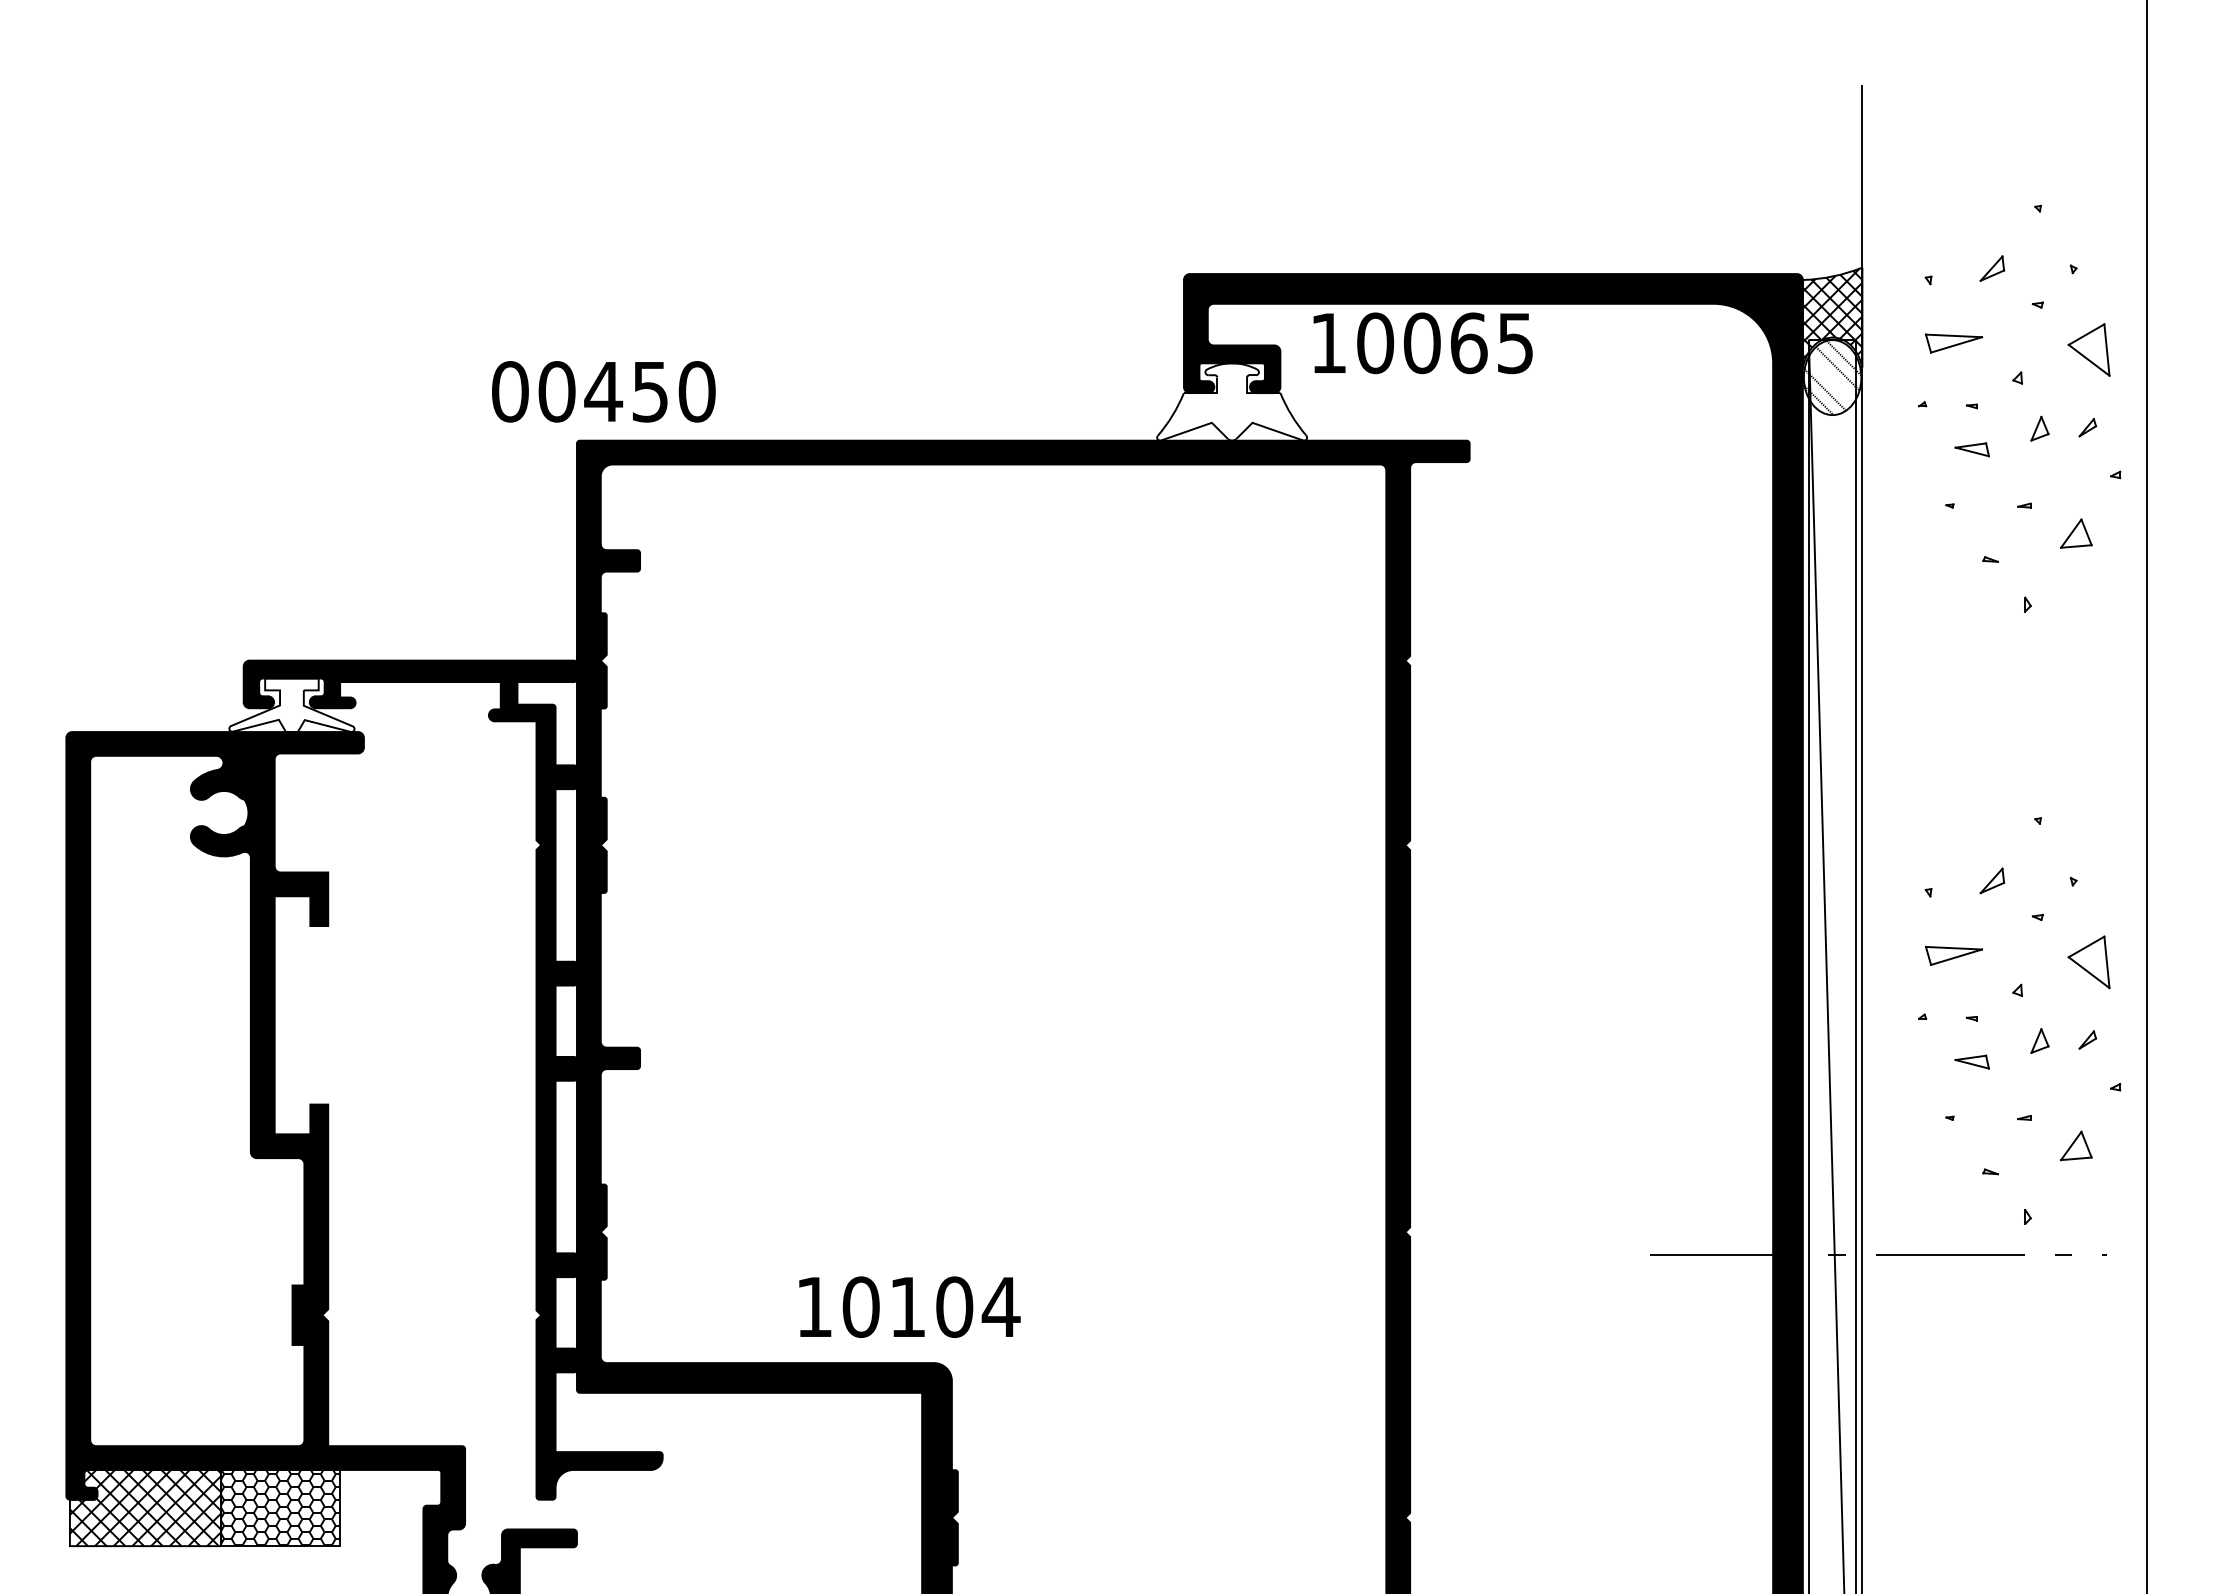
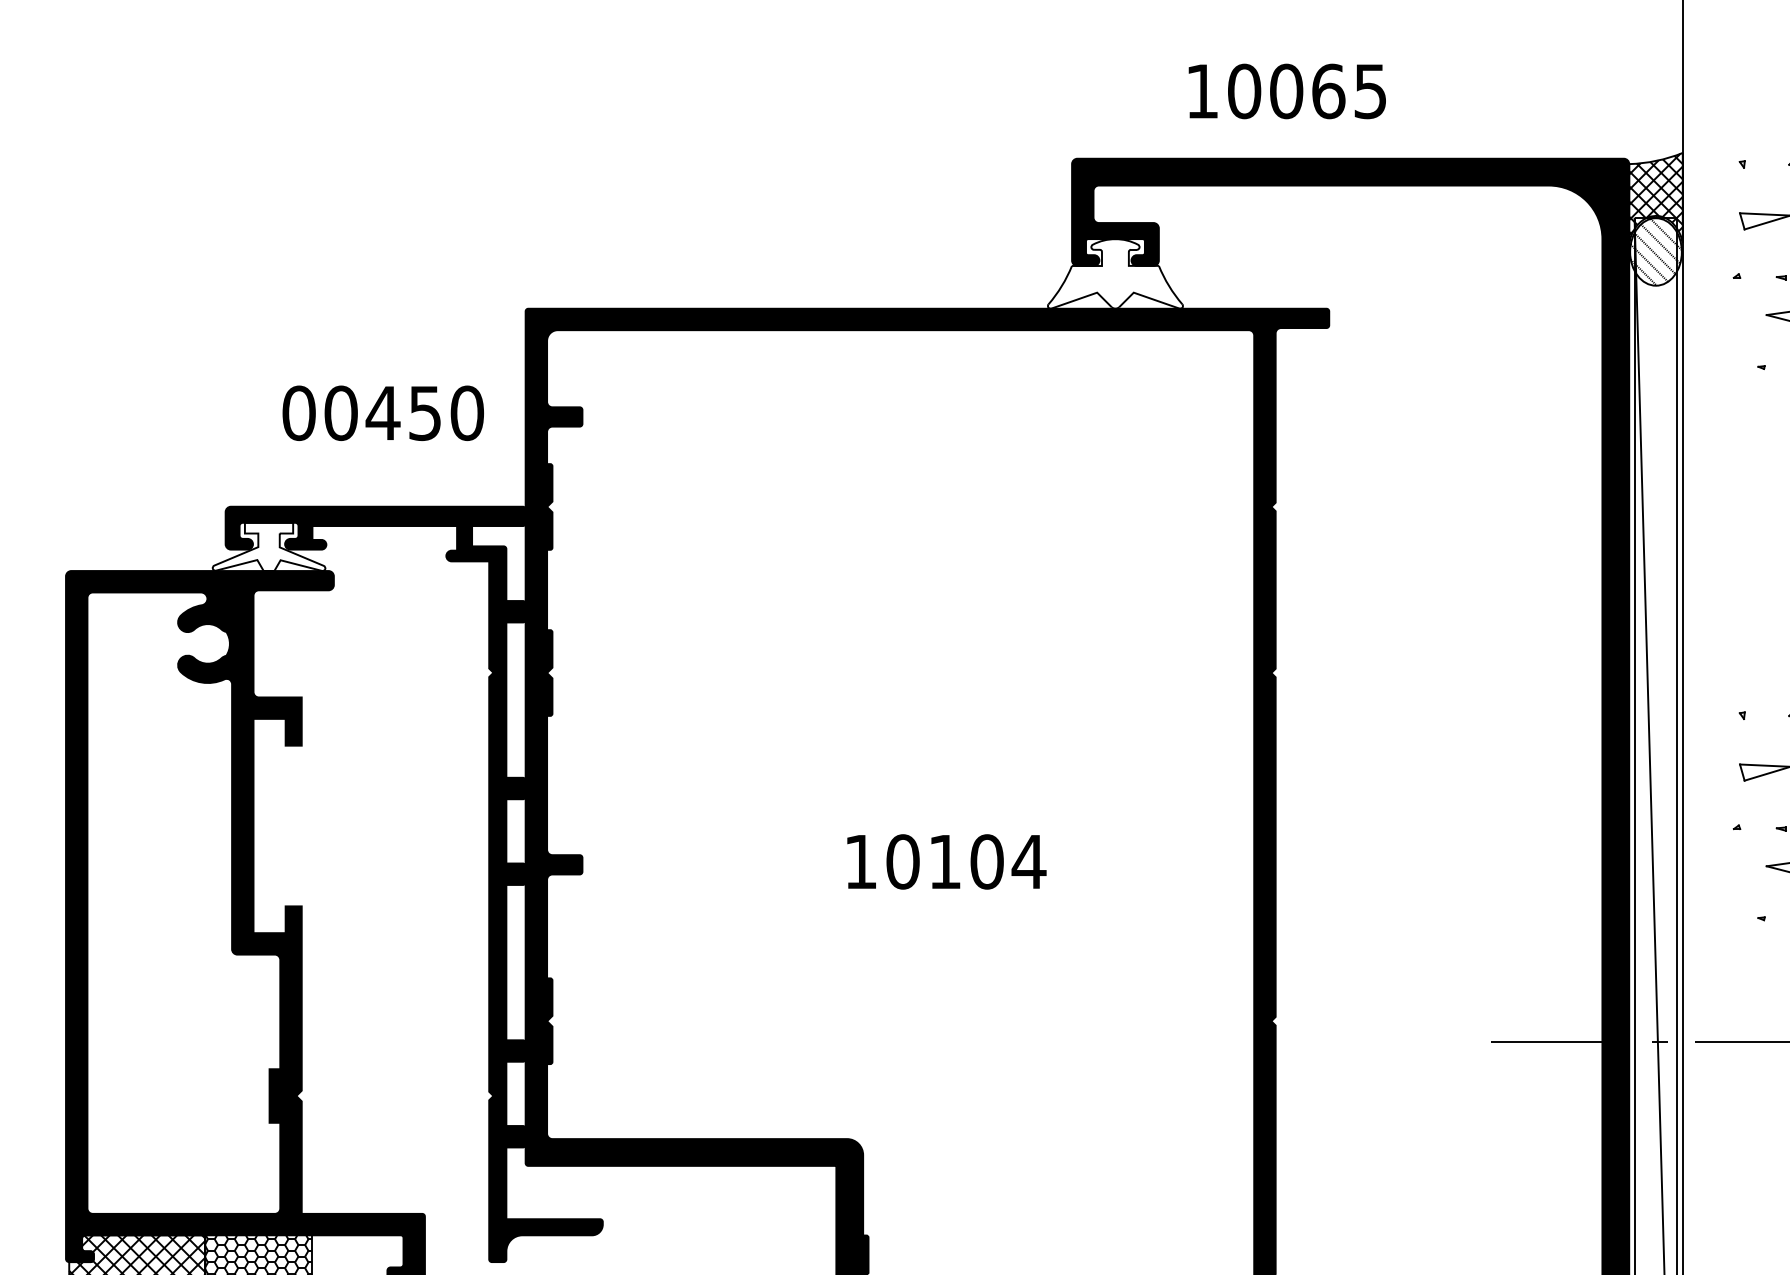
text: (1422, 343) -> (1286, 91), moved
line: (1831, 379) -> (1654, 253), added
text: (603, 391) -> (382, 413), moved
text: (909, 1306) -> (946, 861), moved

